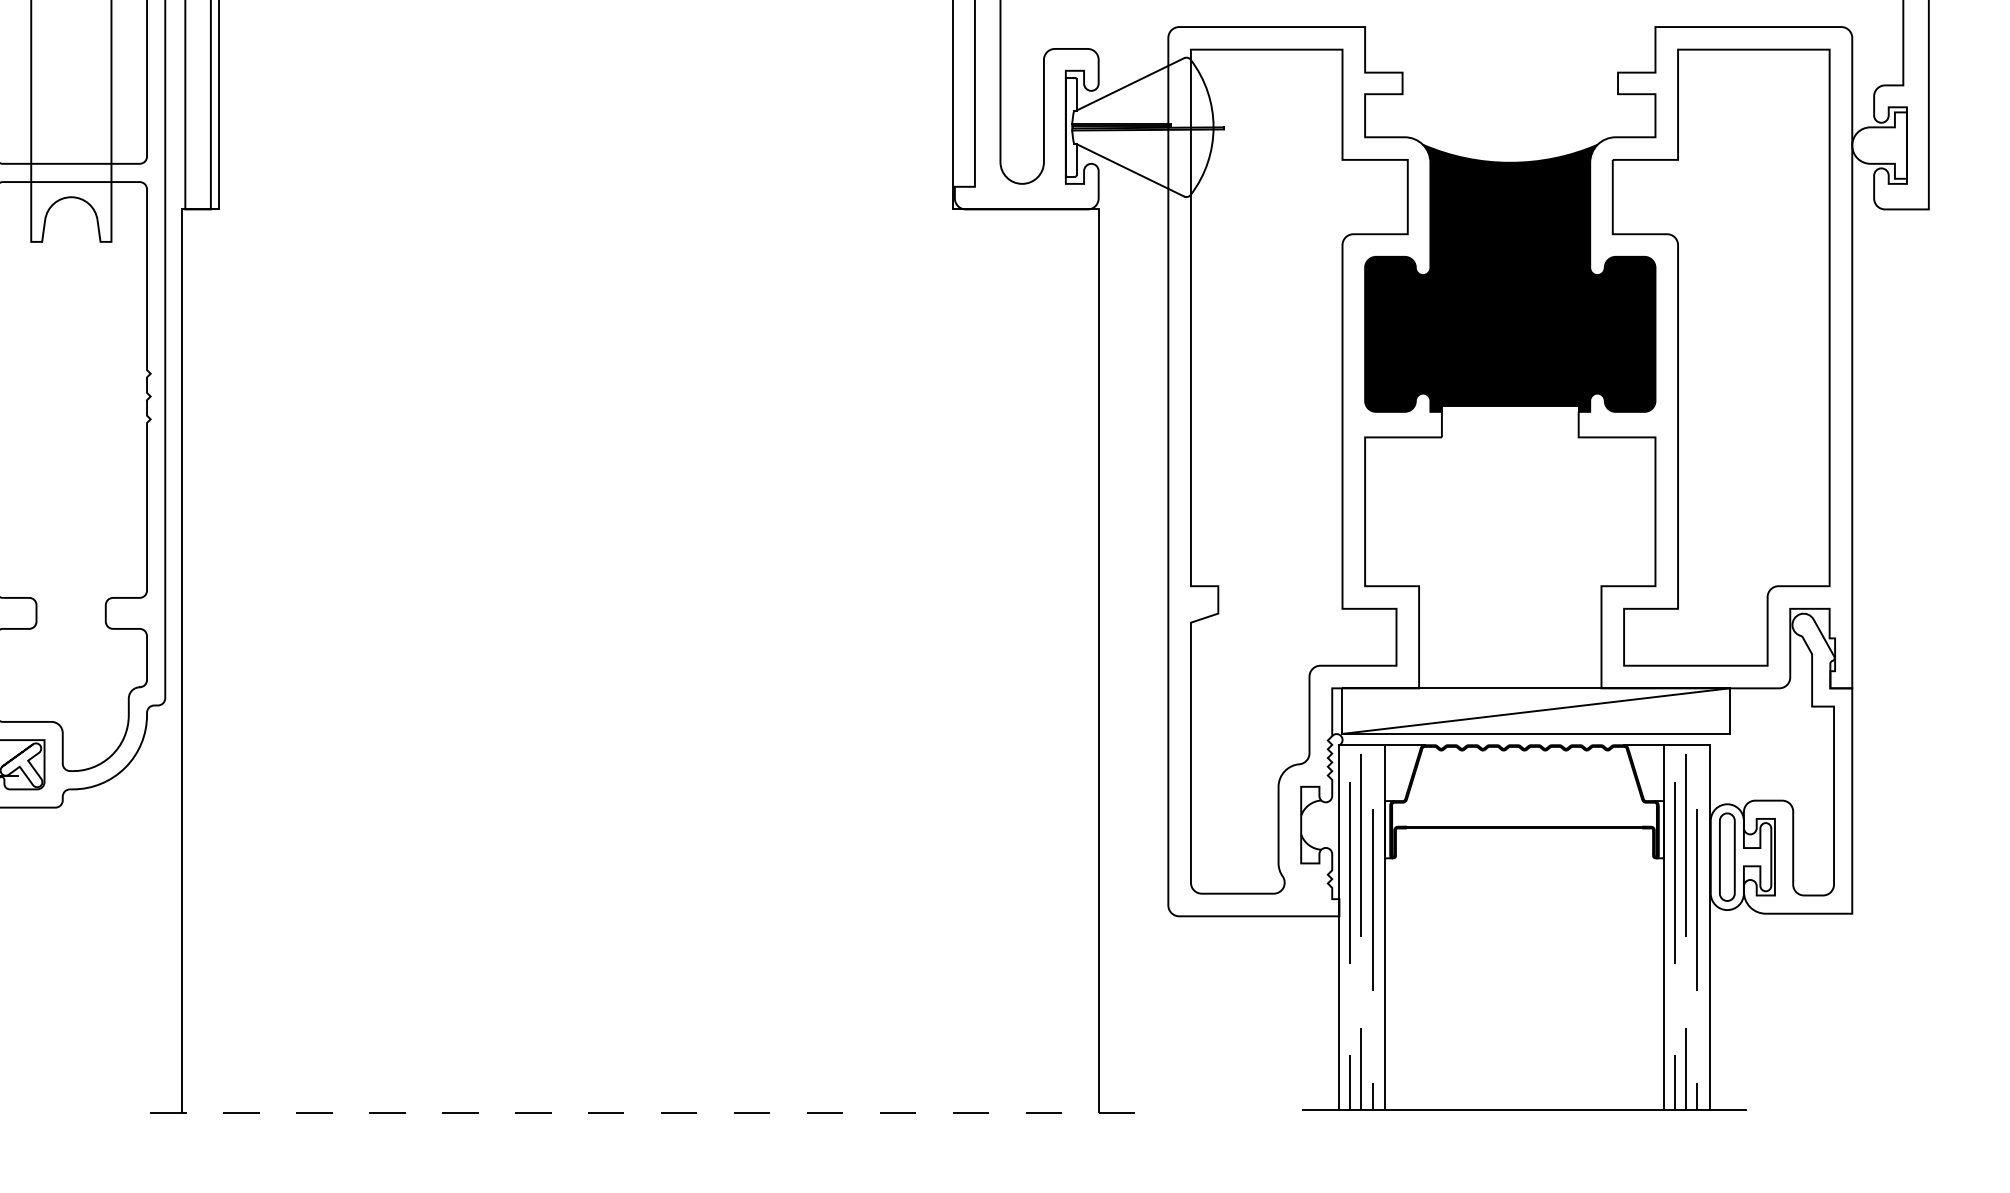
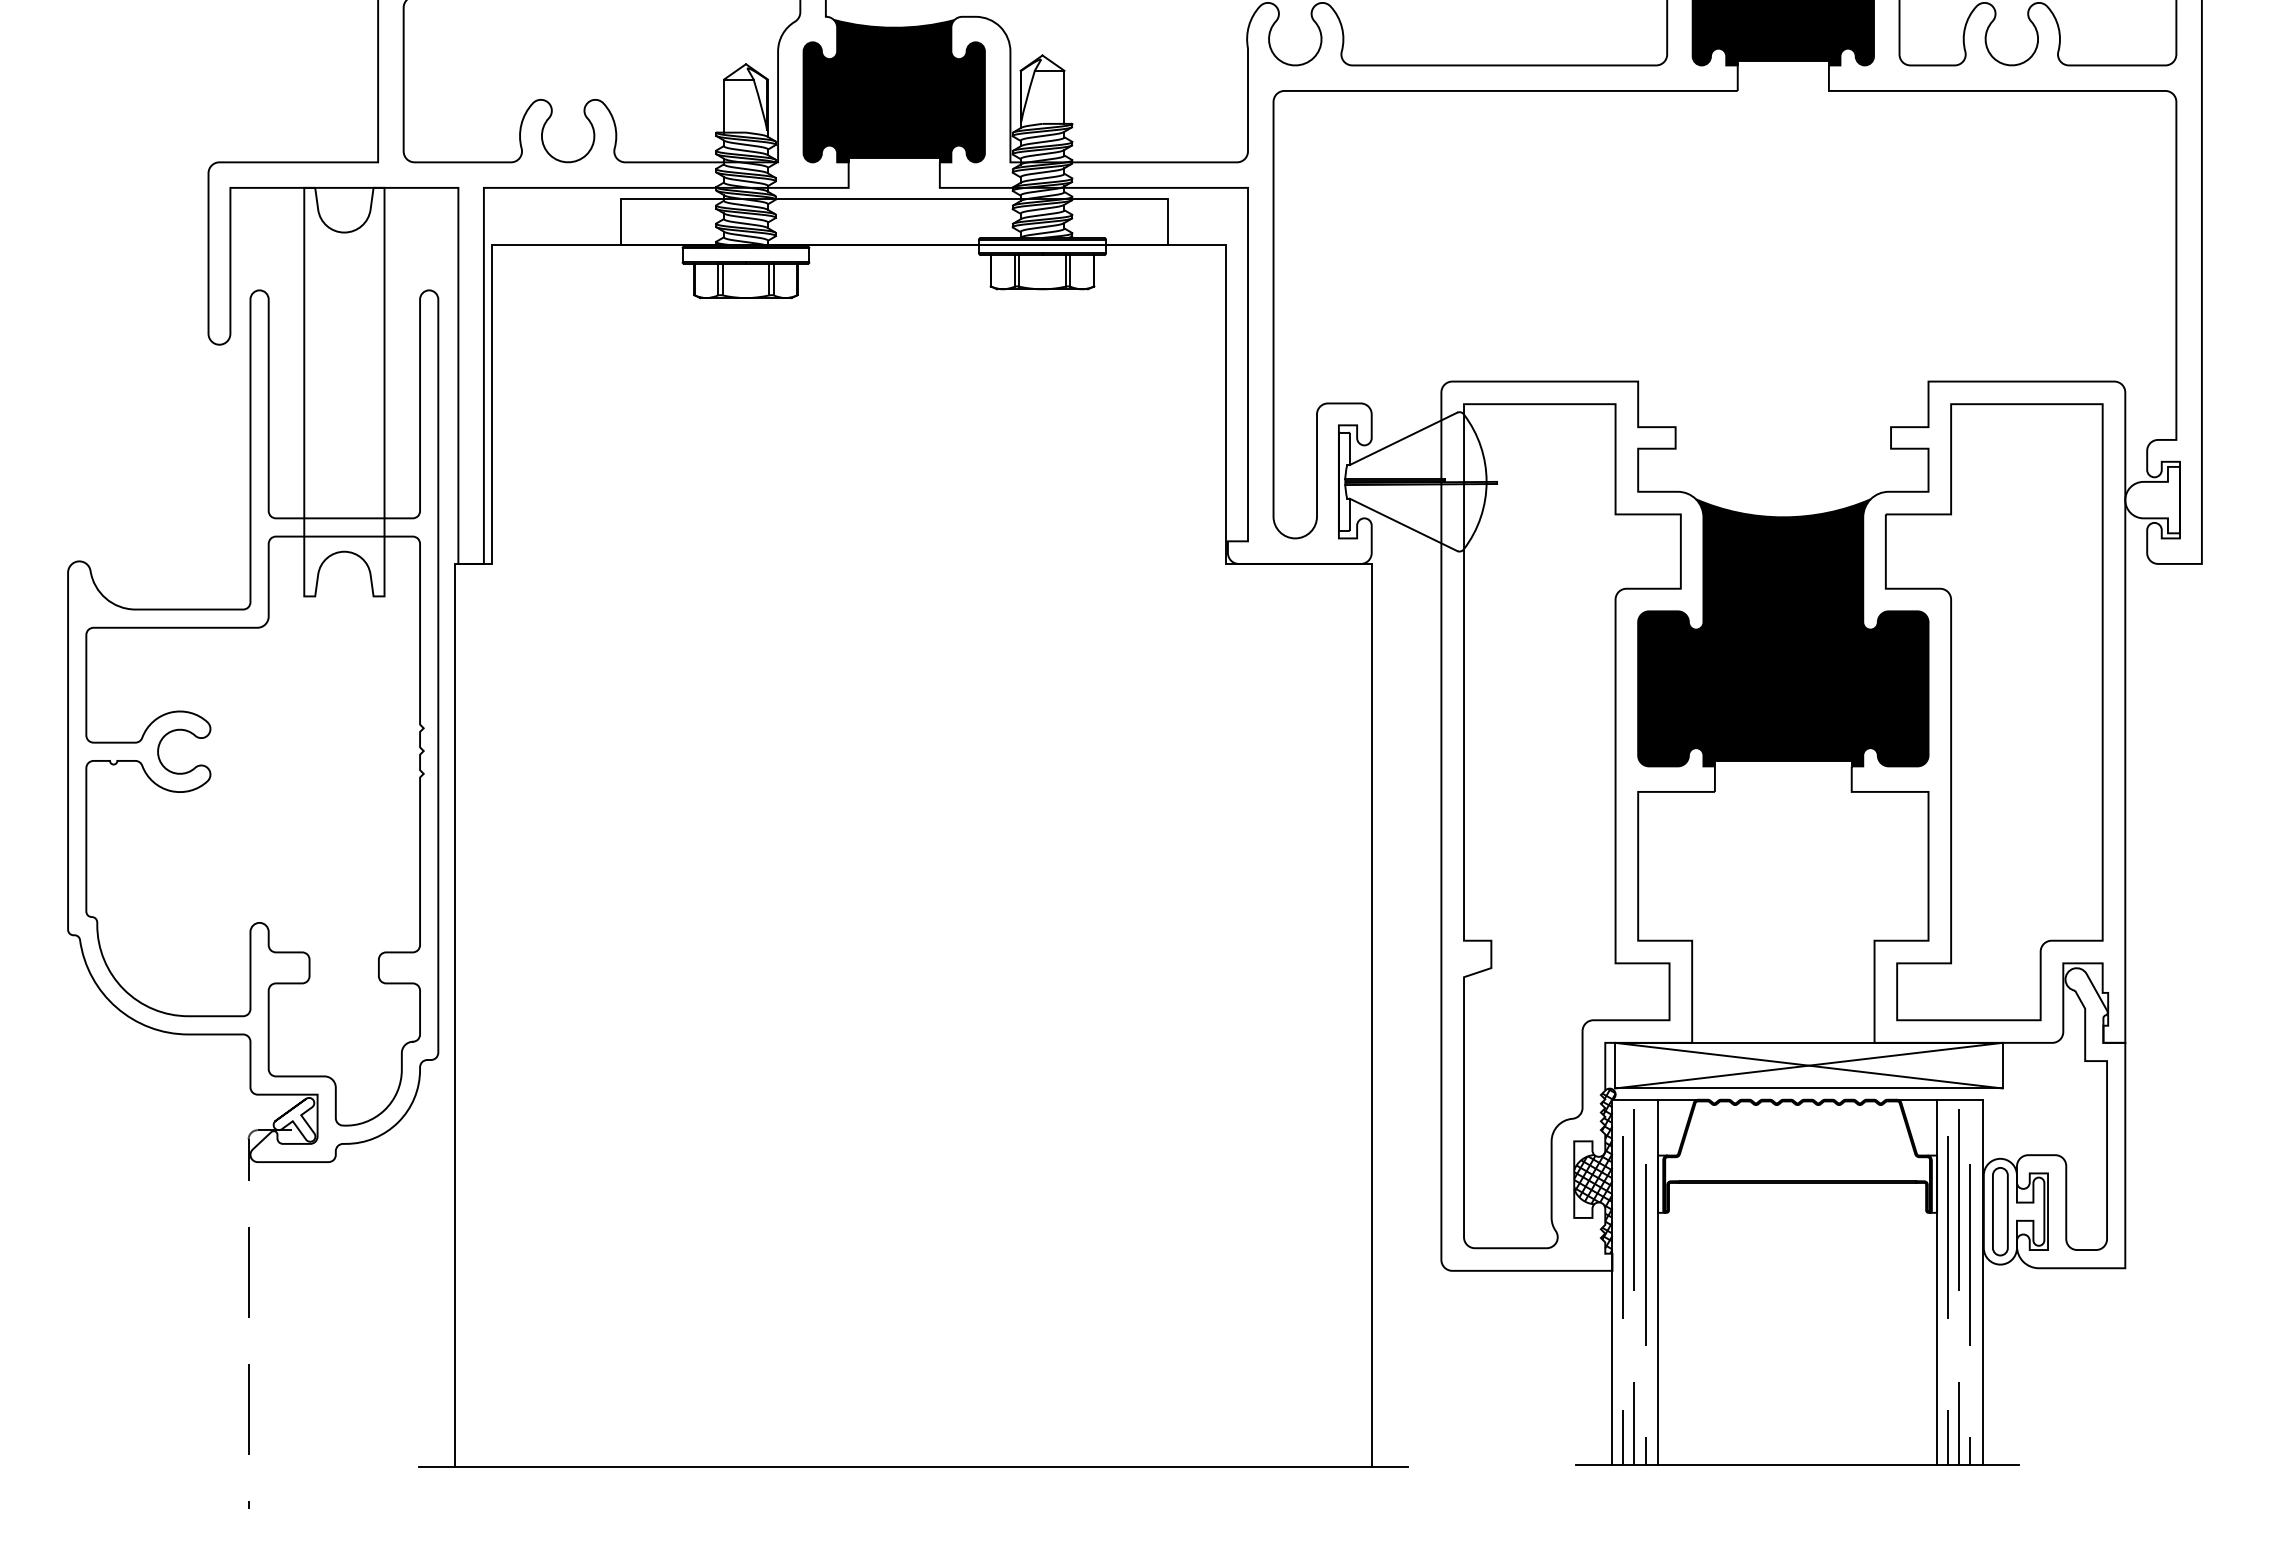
line: (1535, 710) -> (1808, 1065), added
hatch: (1321, 815) -> (1594, 1170), added
line: (640, 1112) -> (913, 1467), dashed -> solid

